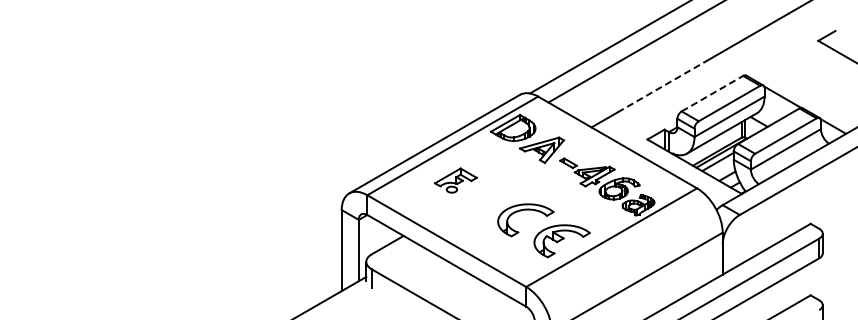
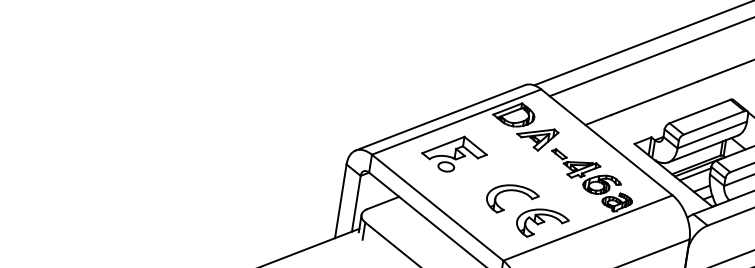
line: (661, 87) -> (654, 98), dashed -> solid
line: (712, 93) -> (700, 111), dashed -> solid
part: (455, 180) -> (454, 153), size x1.67

